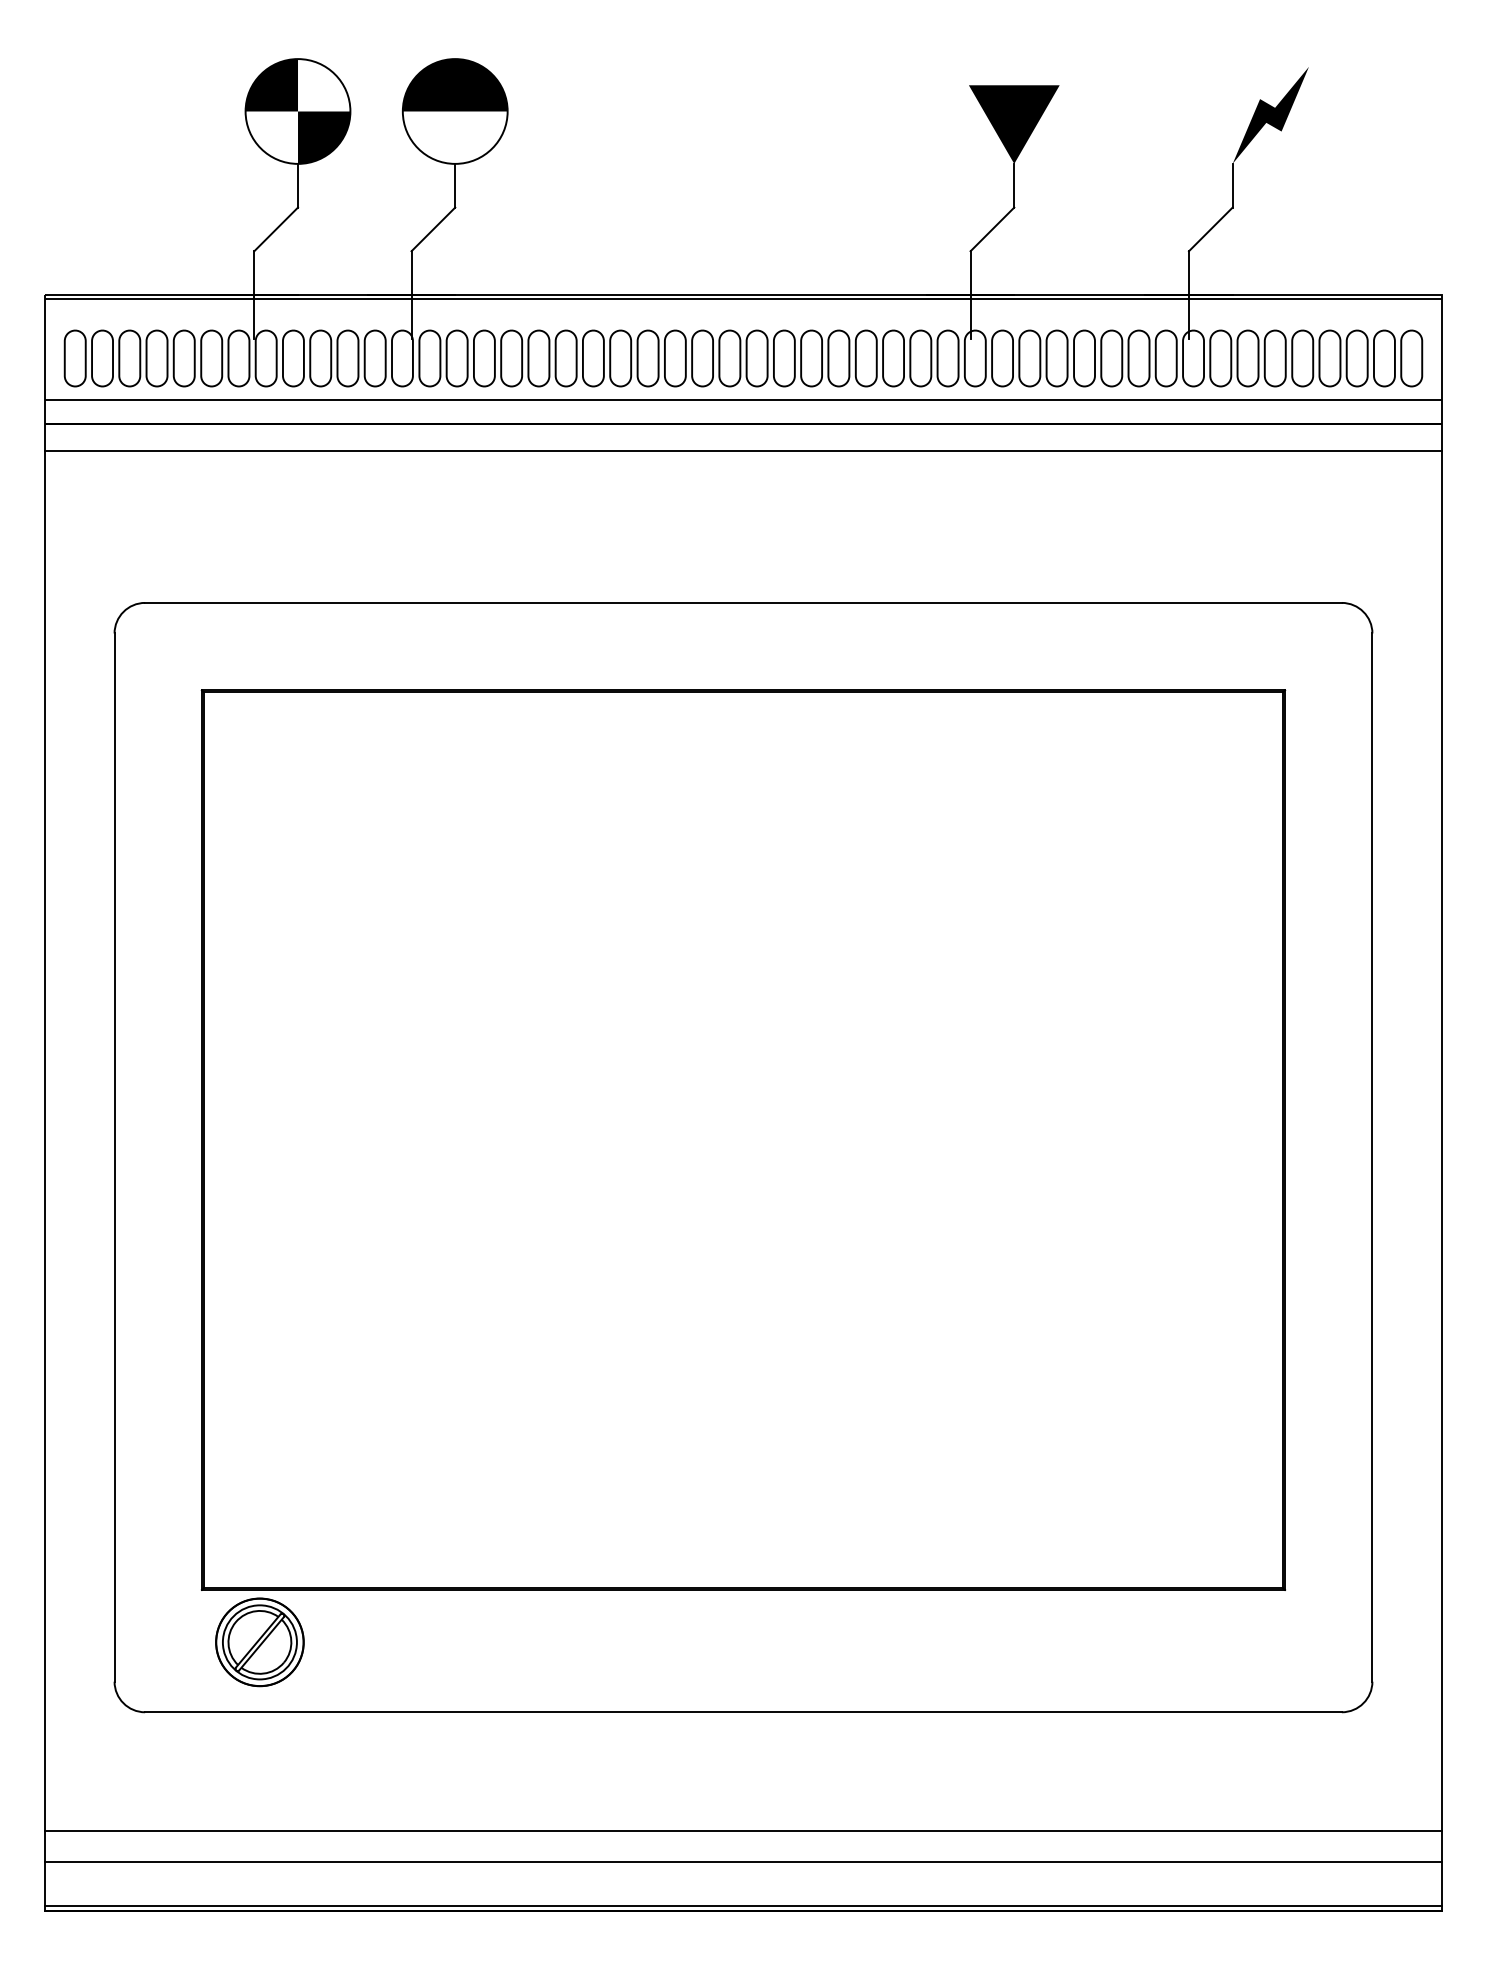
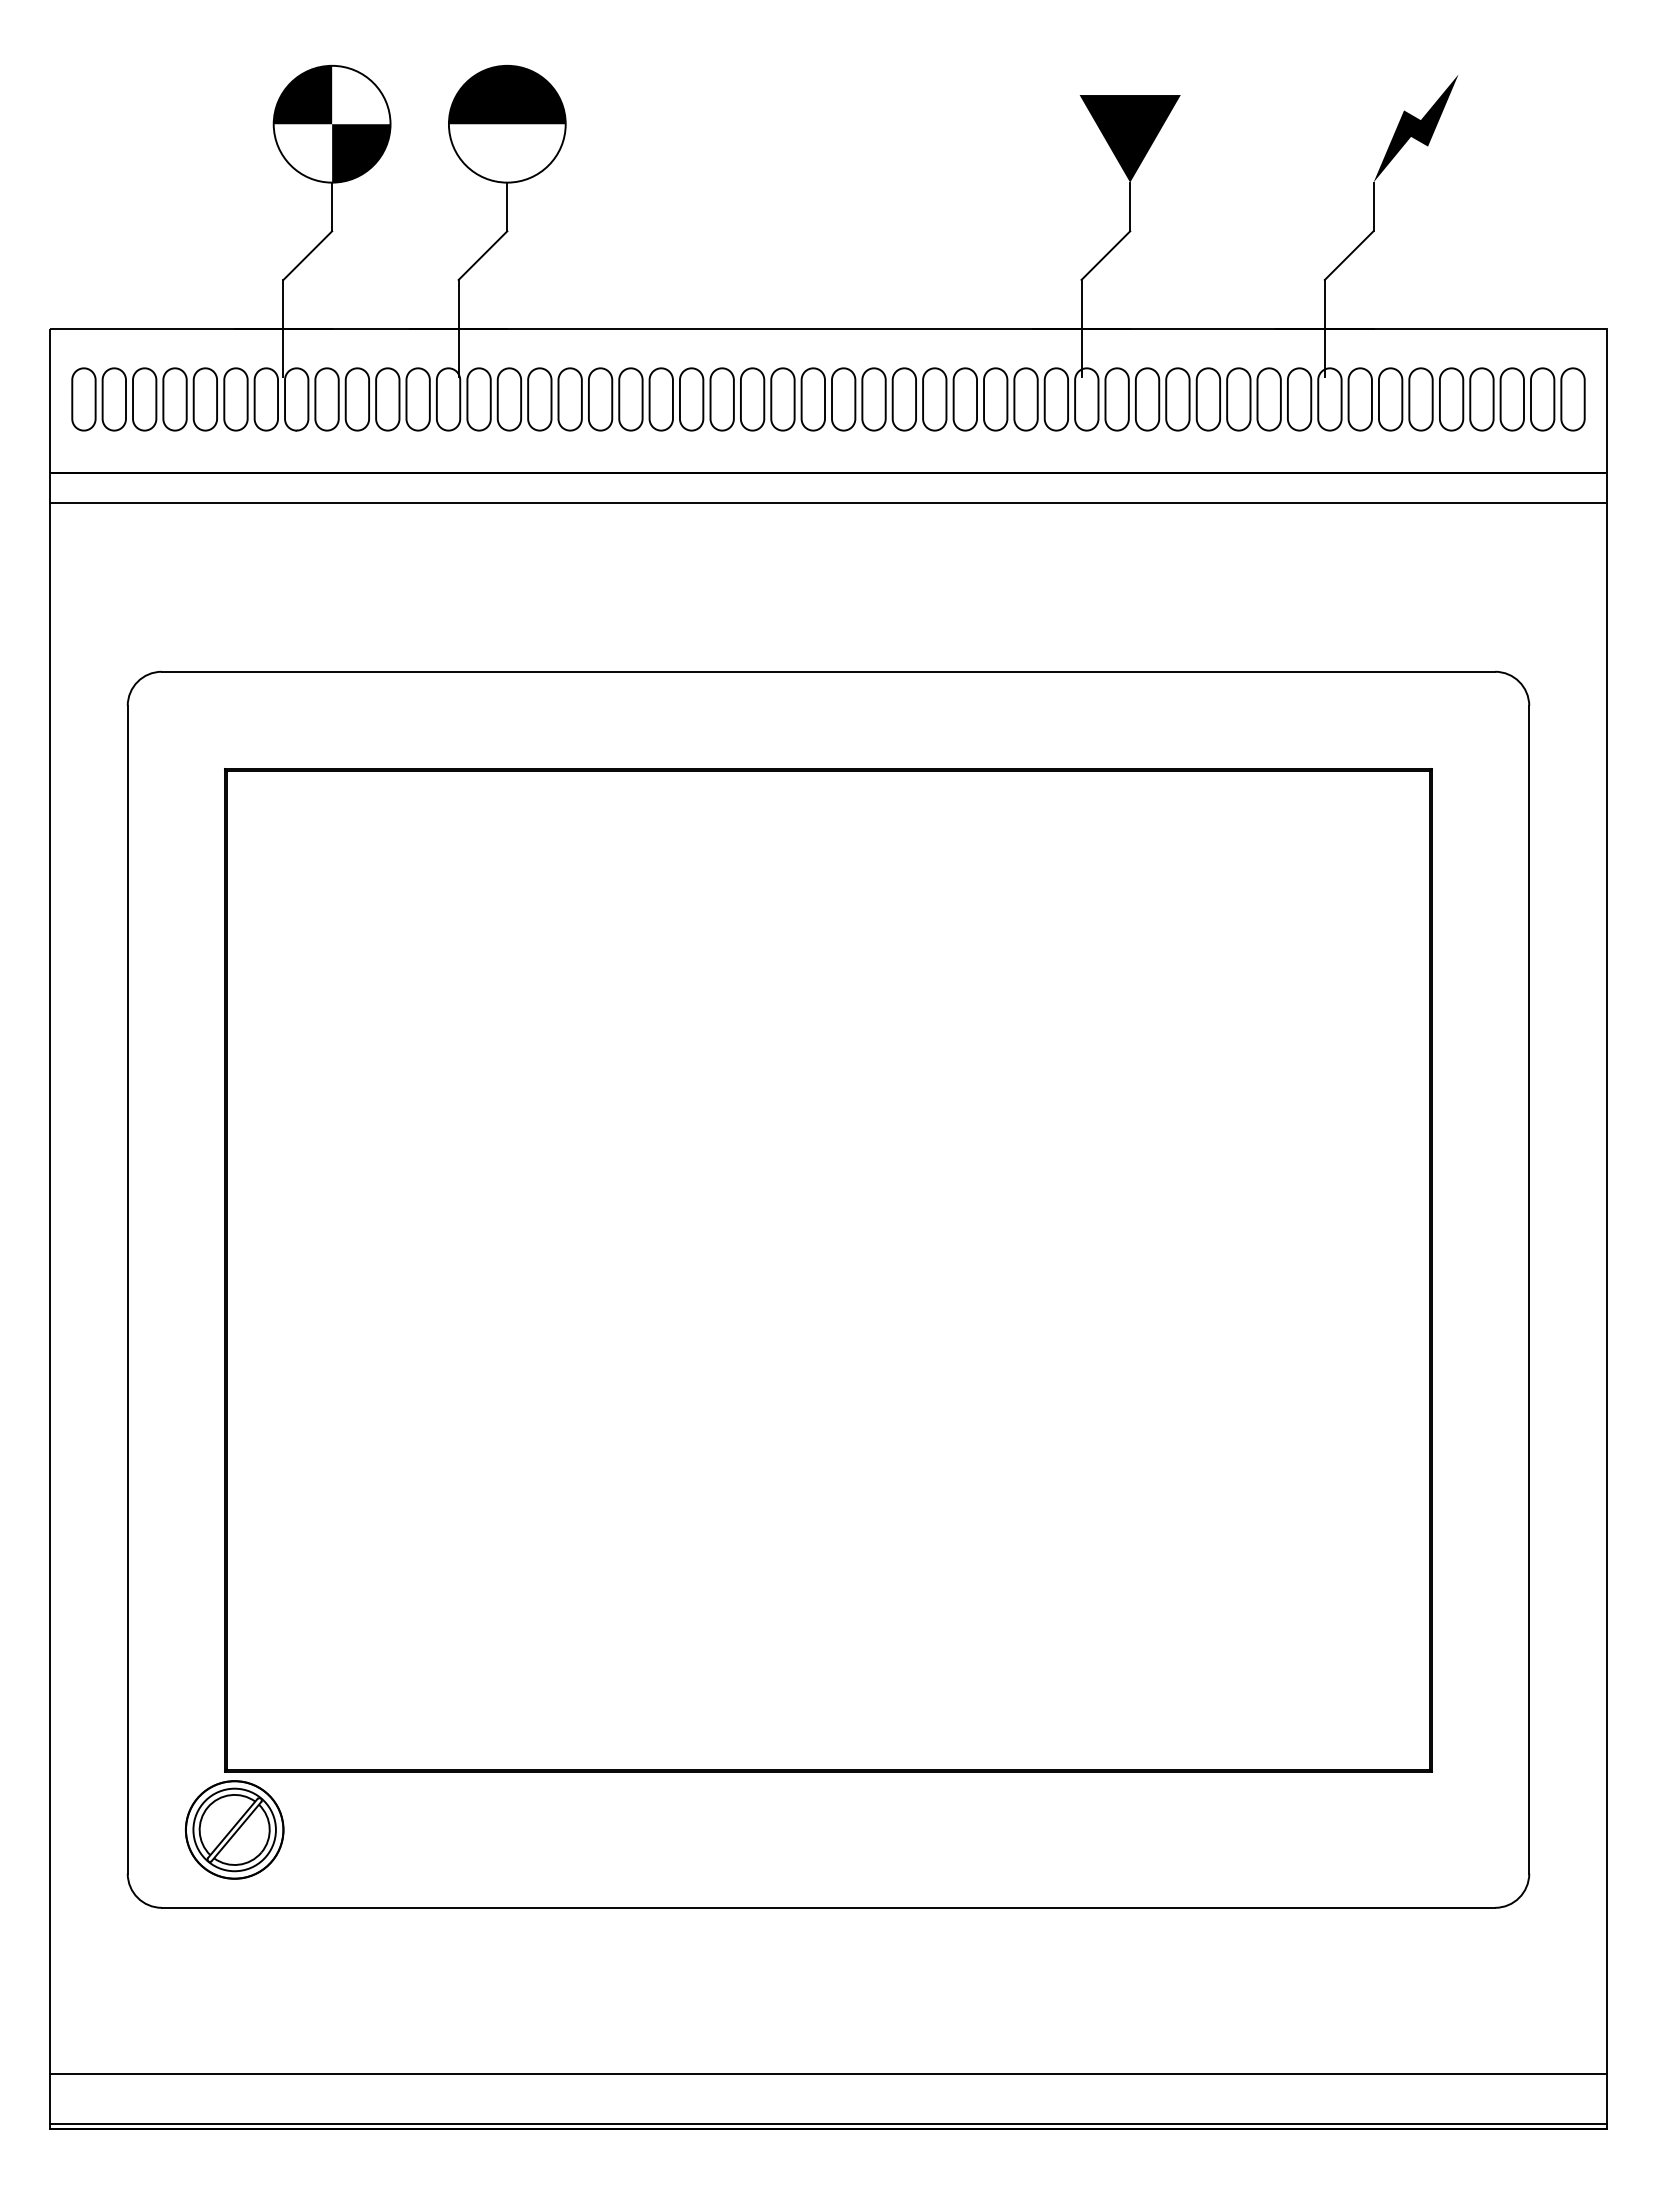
line: (743, 299) -> (828, 333), removed
line: (743, 400) -> (828, 446), removed
part: (259, 1641) -> (234, 1829), moved
line: (743, 1830) -> (828, 2039), removed

